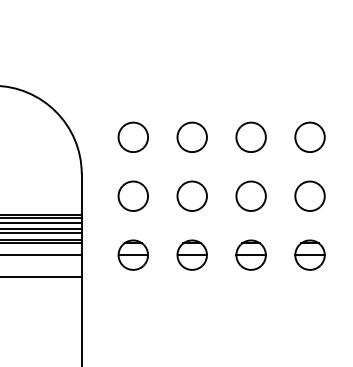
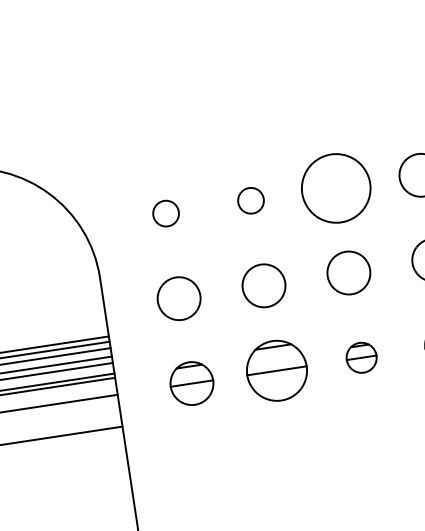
part: (132, 136) -> (164, 212), size x0.6
part: (191, 136) -> (249, 199), size x0.6
part: (250, 136) -> (334, 187), size x1.6
part: (191, 254) -> (275, 369), size x1.4
part: (250, 254) -> (360, 357), size x0.7

